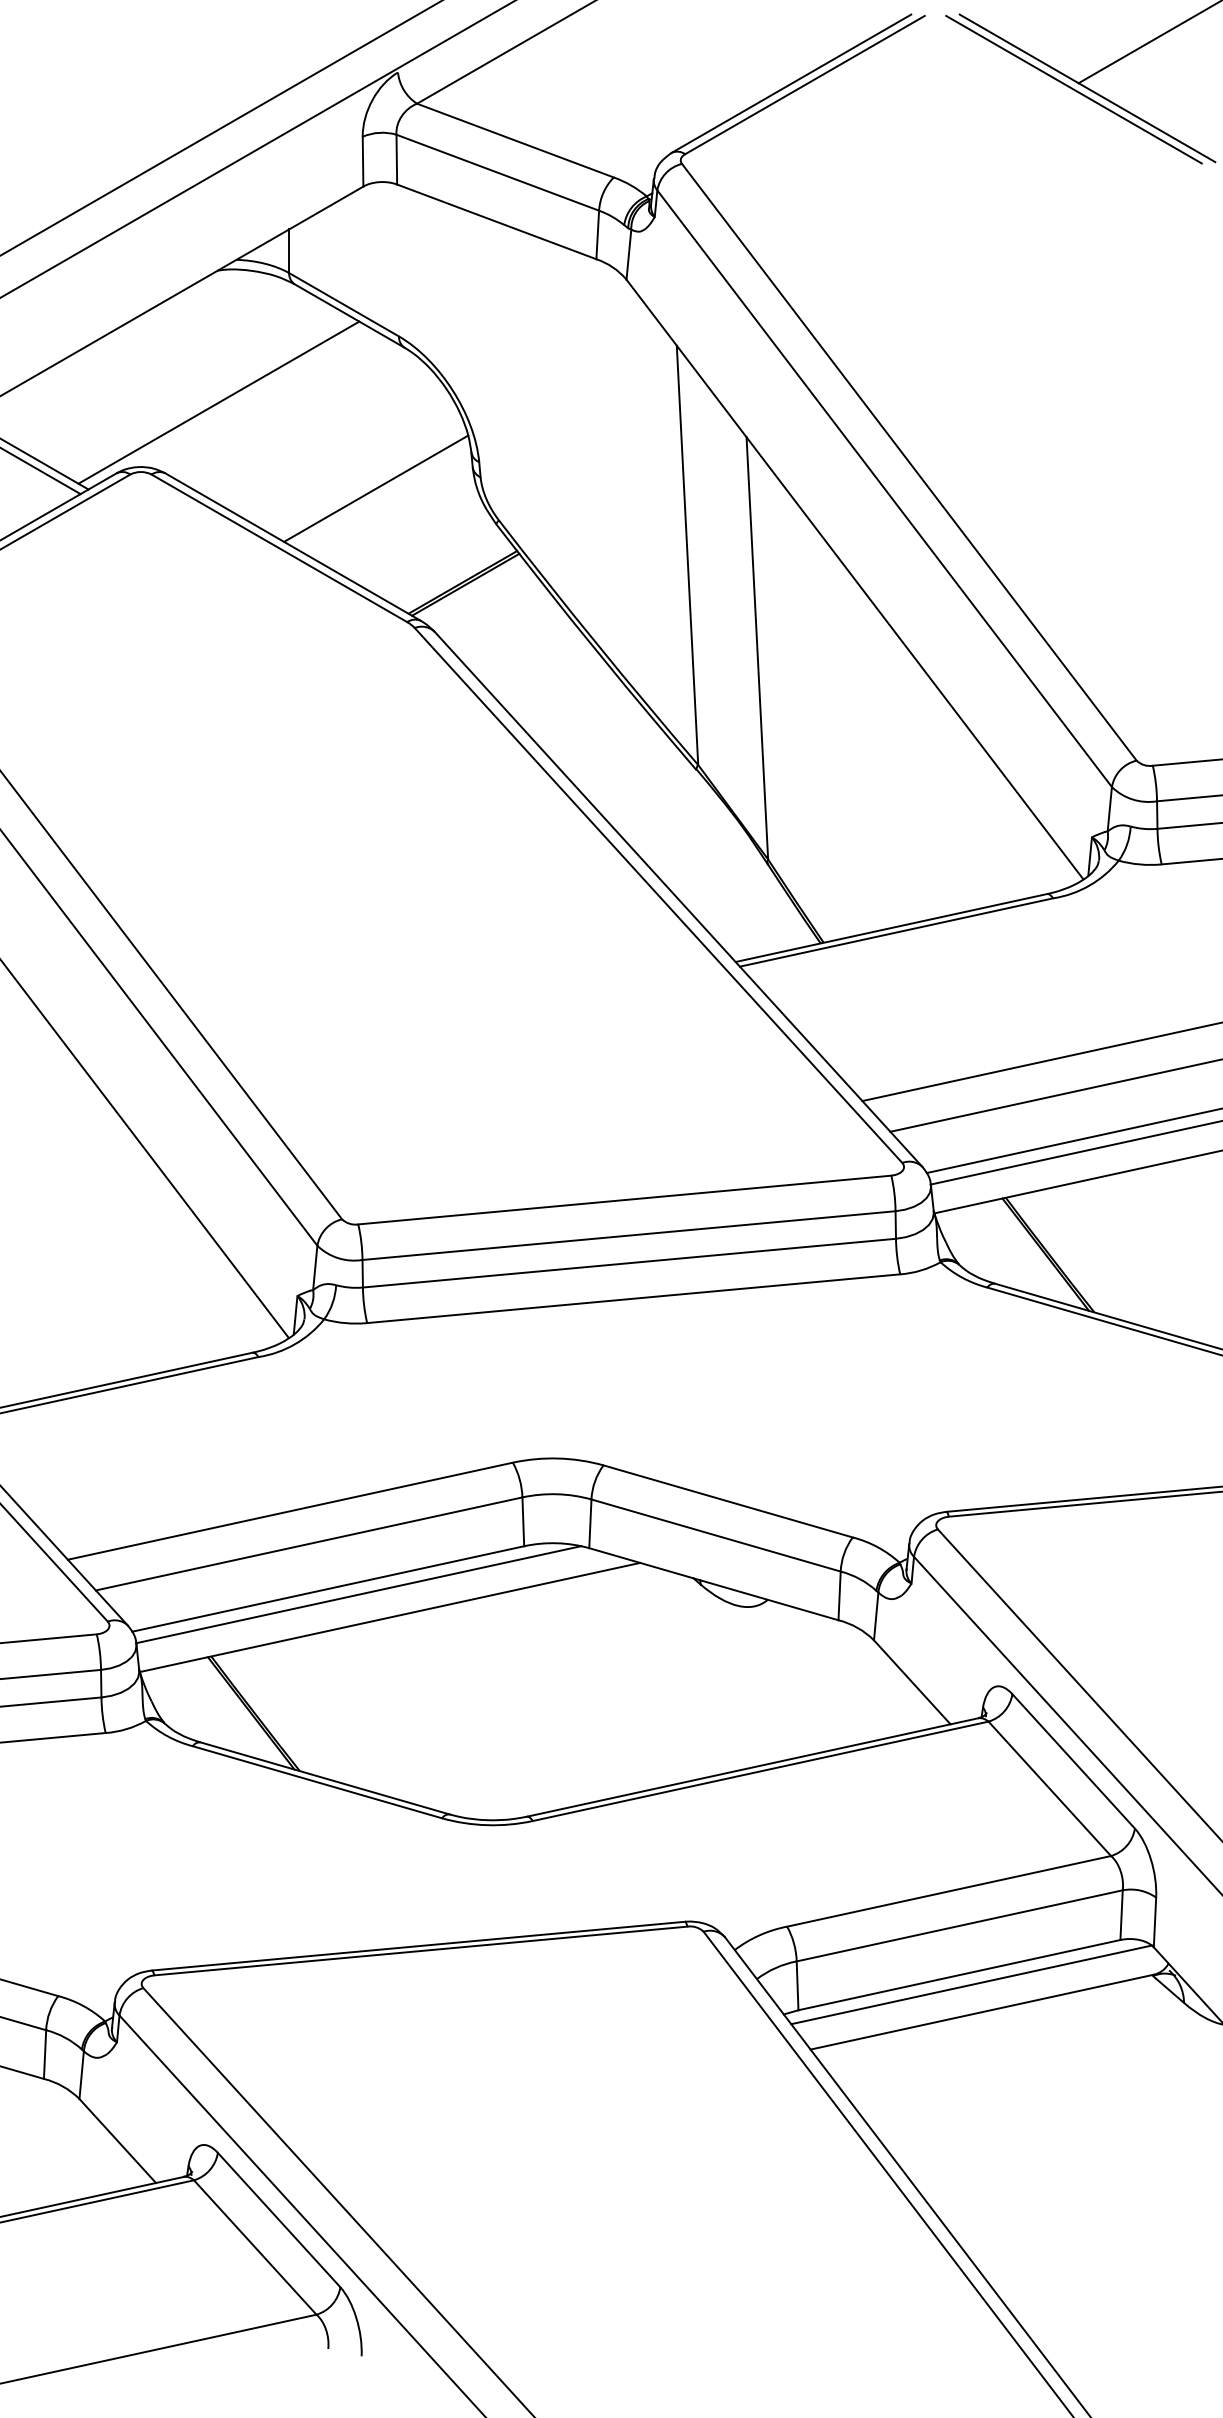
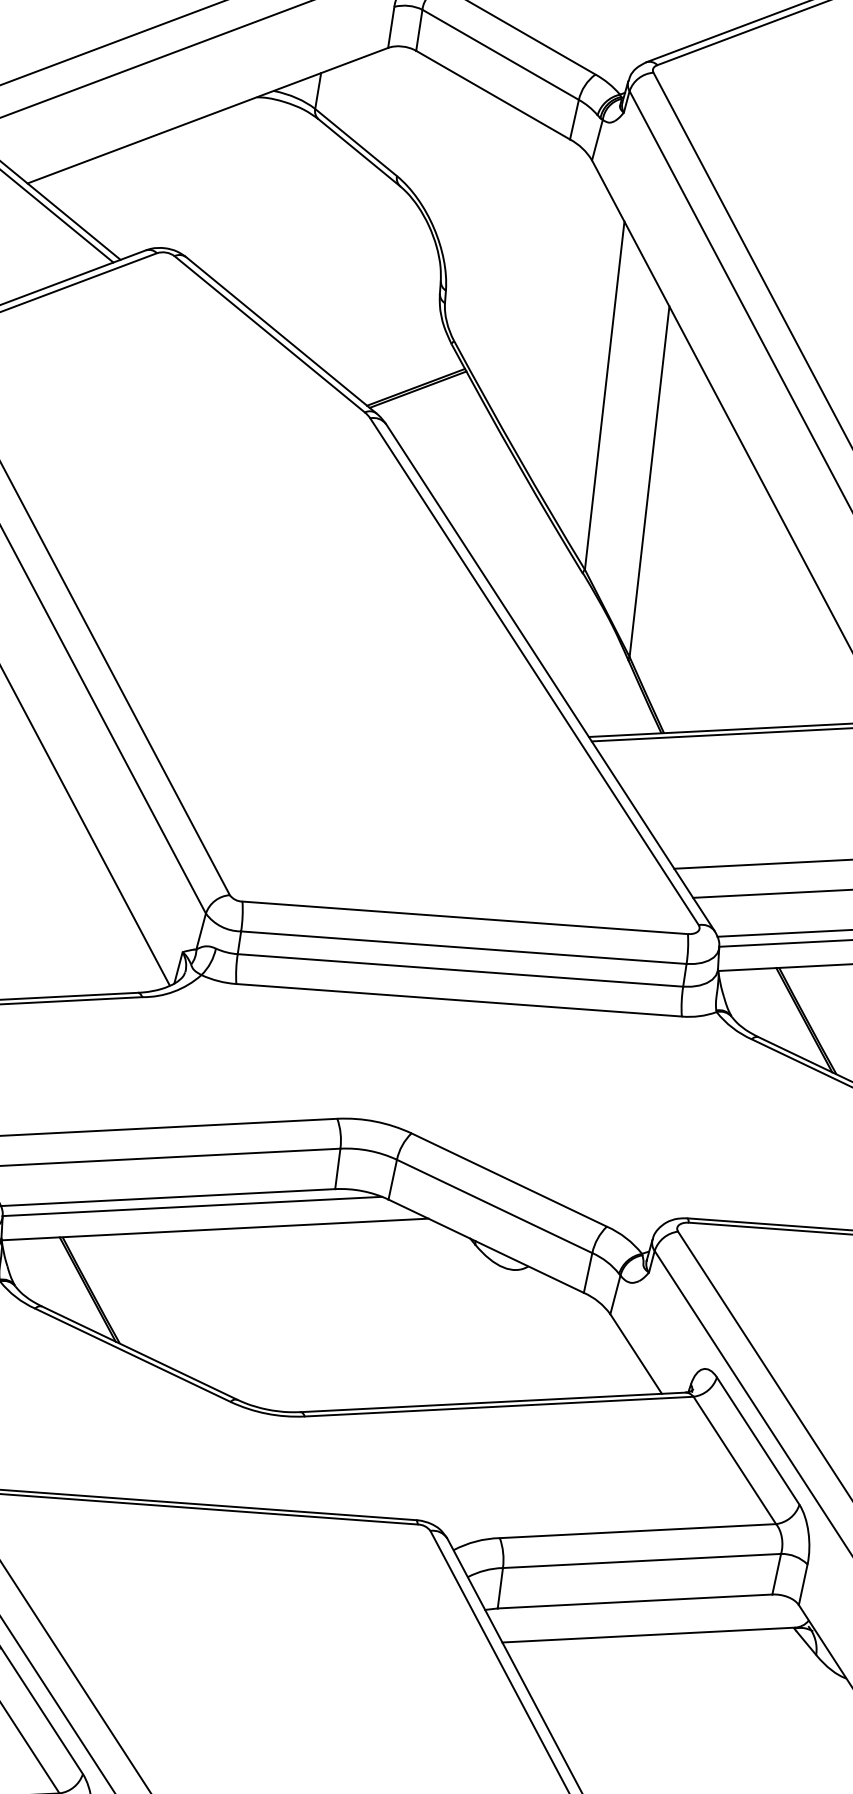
line: (218, 402) -> (239, 205), removed
line: (376, 488) -> (357, 298), removed
line: (971, 1984) -> (643, 1610), removed

